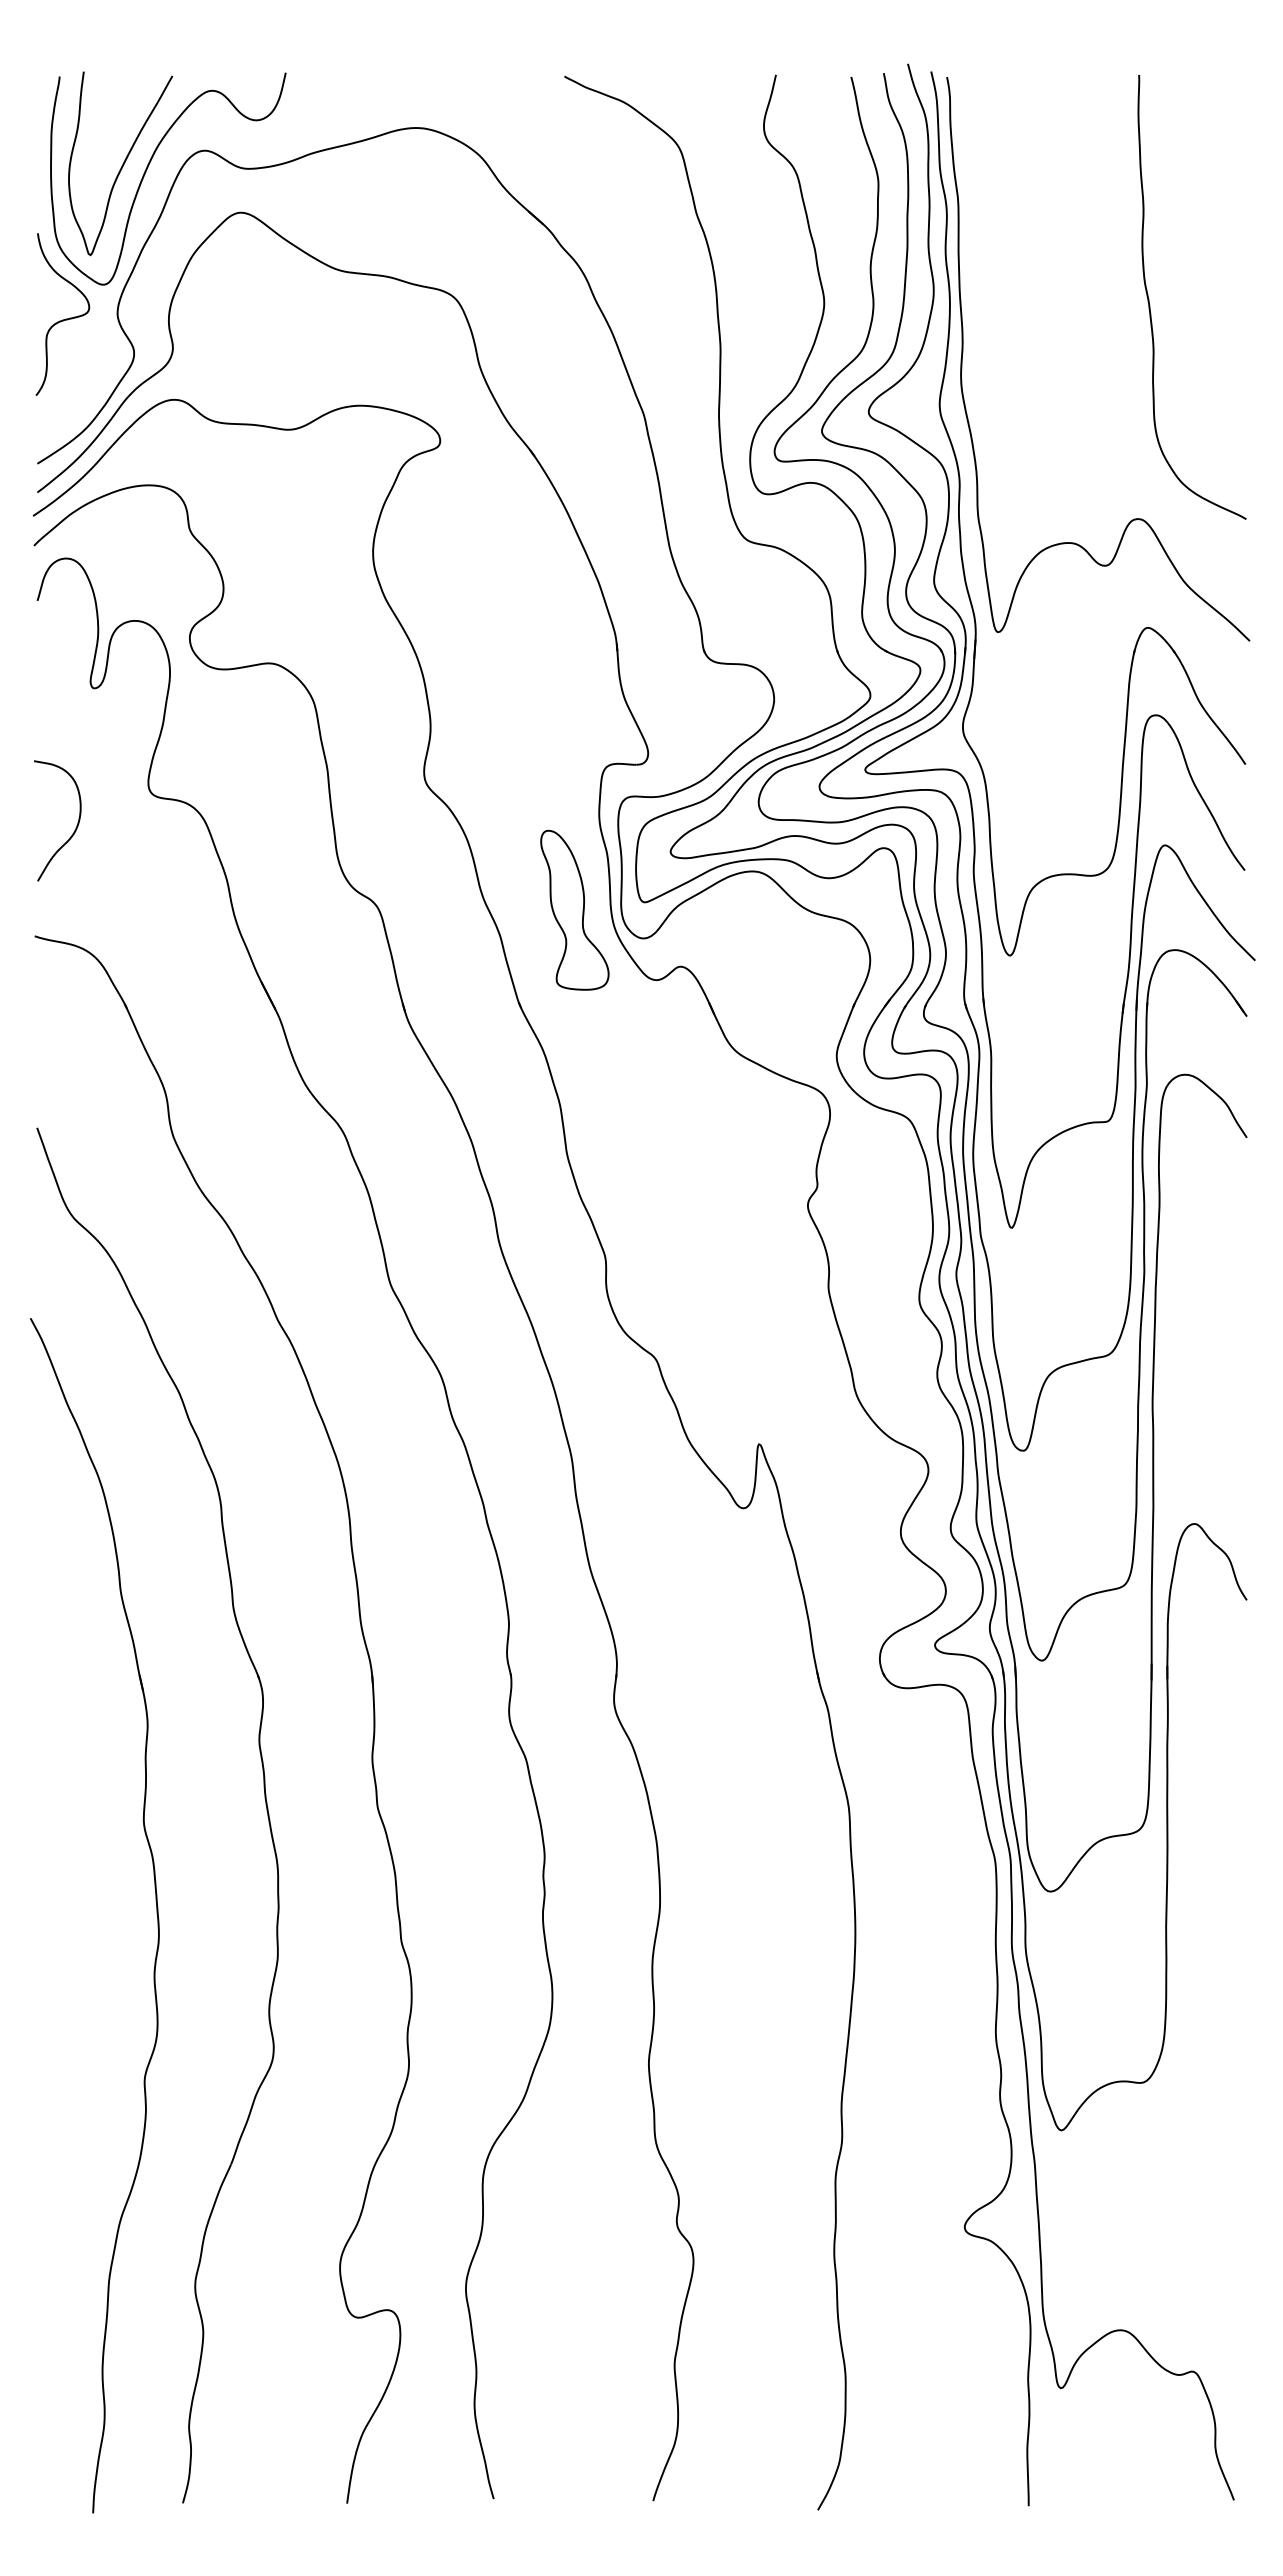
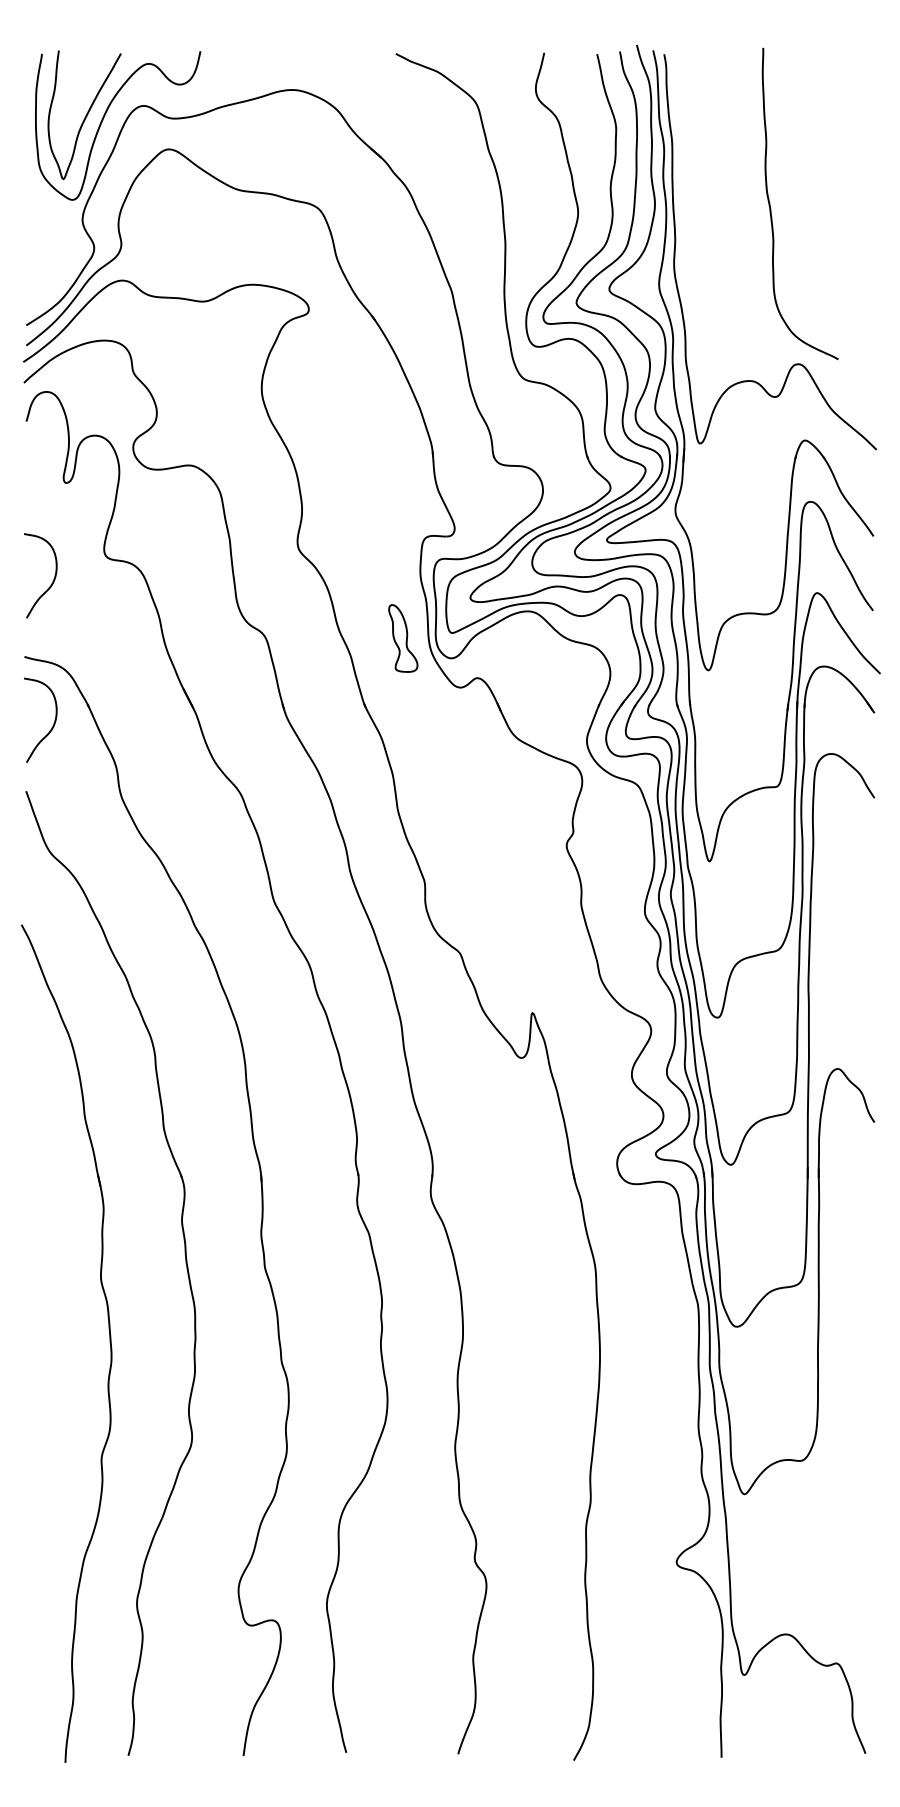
curve: (1150, 305) -> (771, 209), moved
curve: (65, 318) -> (46, 223), removed
part: (574, 909) -> (403, 638), size x0.6
curve: (75, 1033) -> (53, 725), added

